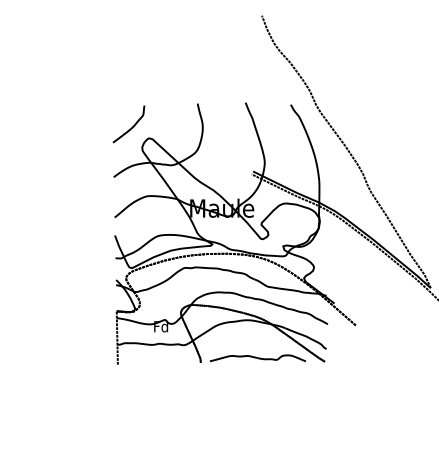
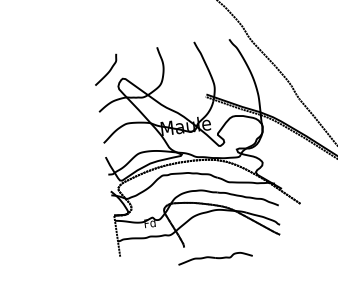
part: (257, 358) -> (215, 258), moved

